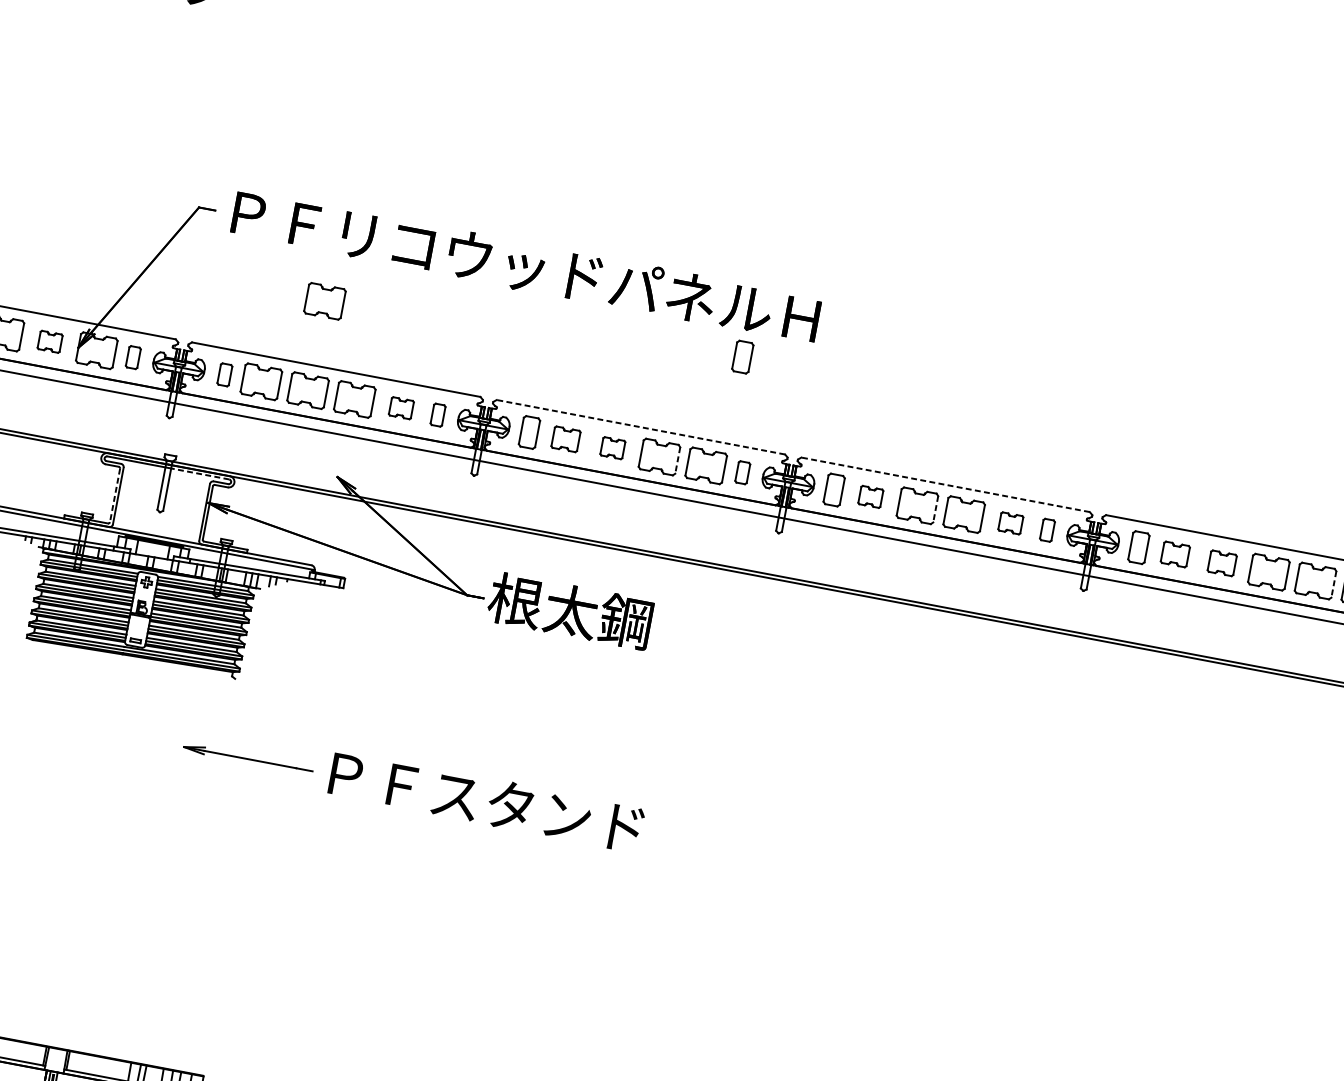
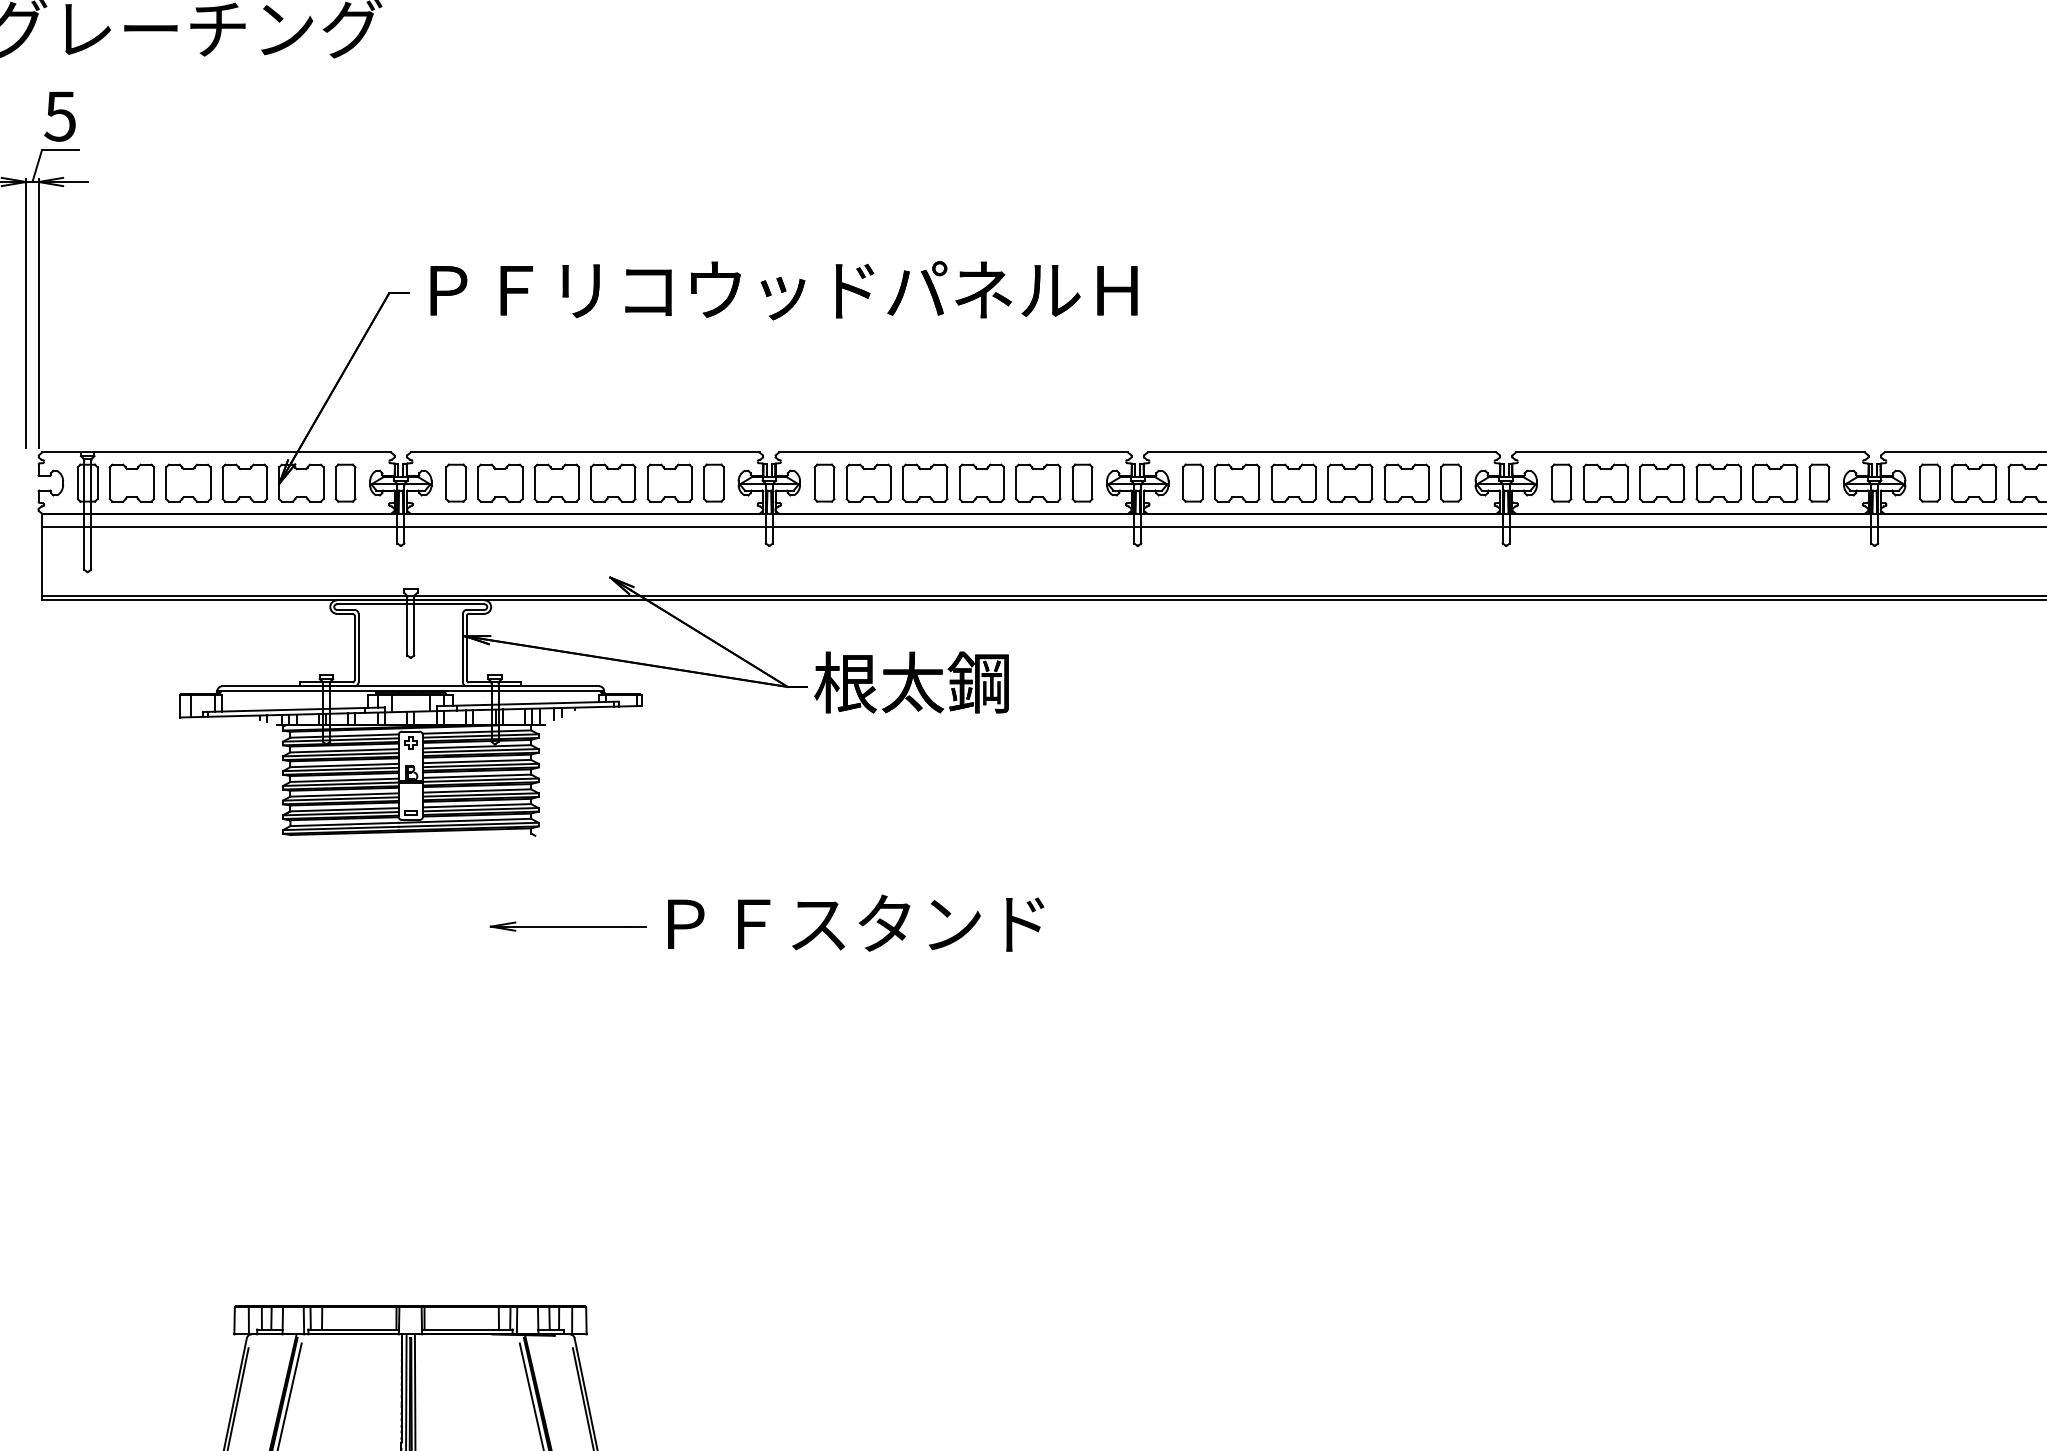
part: (324, 300) -> (556, 374), removed
part: (49, 341) -> (244, 482), size x1.67
part: (742, 356) -> (1056, 347), removed
part: (133, 357) -> (345, 482), size x1.43
part: (225, 374) -> (456, 482), size x1.43
part: (401, 407) -> (669, 482), size x1.67
part: (437, 414) -> (713, 482), size x1.43
line: (640, 427) -> (953, 452), dashed -> solid
part: (565, 438) -> (868, 482), size x1.43
part: (613, 447) -> (925, 482), size x1.67
line: (677, 460) -> (1003, 483), dashed -> solid
part: (742, 472) -> (1082, 482), size x1.43
line: (198, 473) -> (447, 604), dashed -> solid
line: (945, 484) -> (1321, 452), dashed -> solid
line: (114, 495) -> (354, 648), dashed -> solid
part: (871, 496) -> (1237, 482), size x1.67
line: (935, 509) -> (1315, 483), dashed -> solid
part: (1010, 522) -> (1406, 482), size x1.67
part: (1047, 529) -> (1450, 482), size x1.43
part: (1175, 553) -> (1605, 482), size x1.43
part: (1222, 562) -> (1662, 482), size x1.43
line: (1333, 584) -> (1797, 483), dashed -> solid

